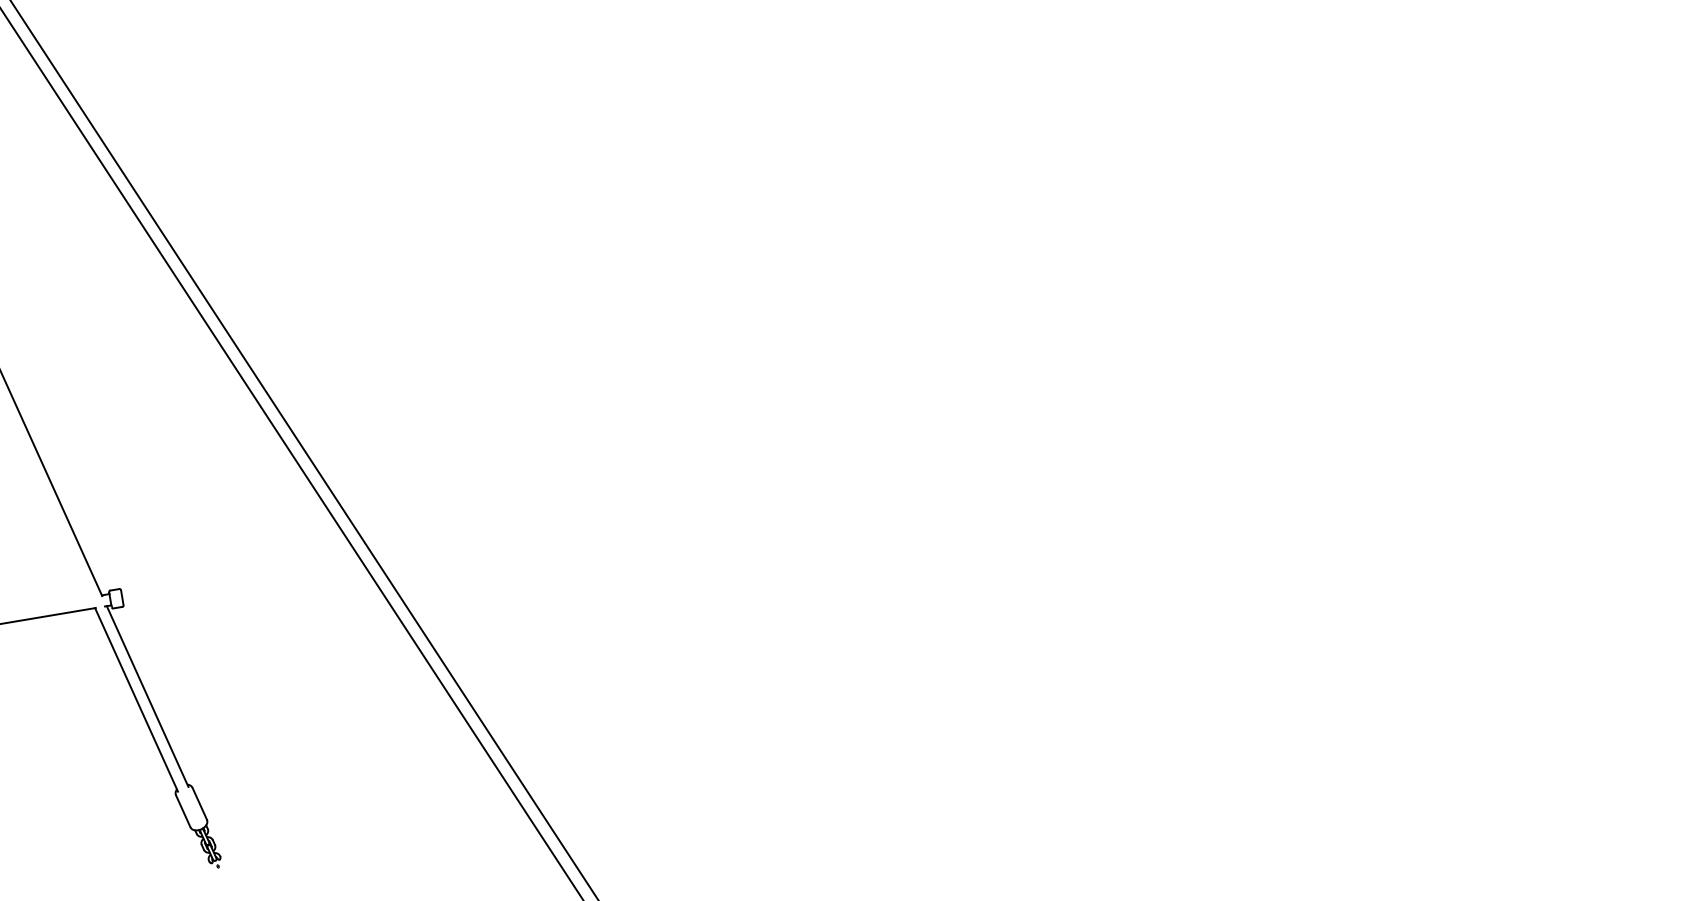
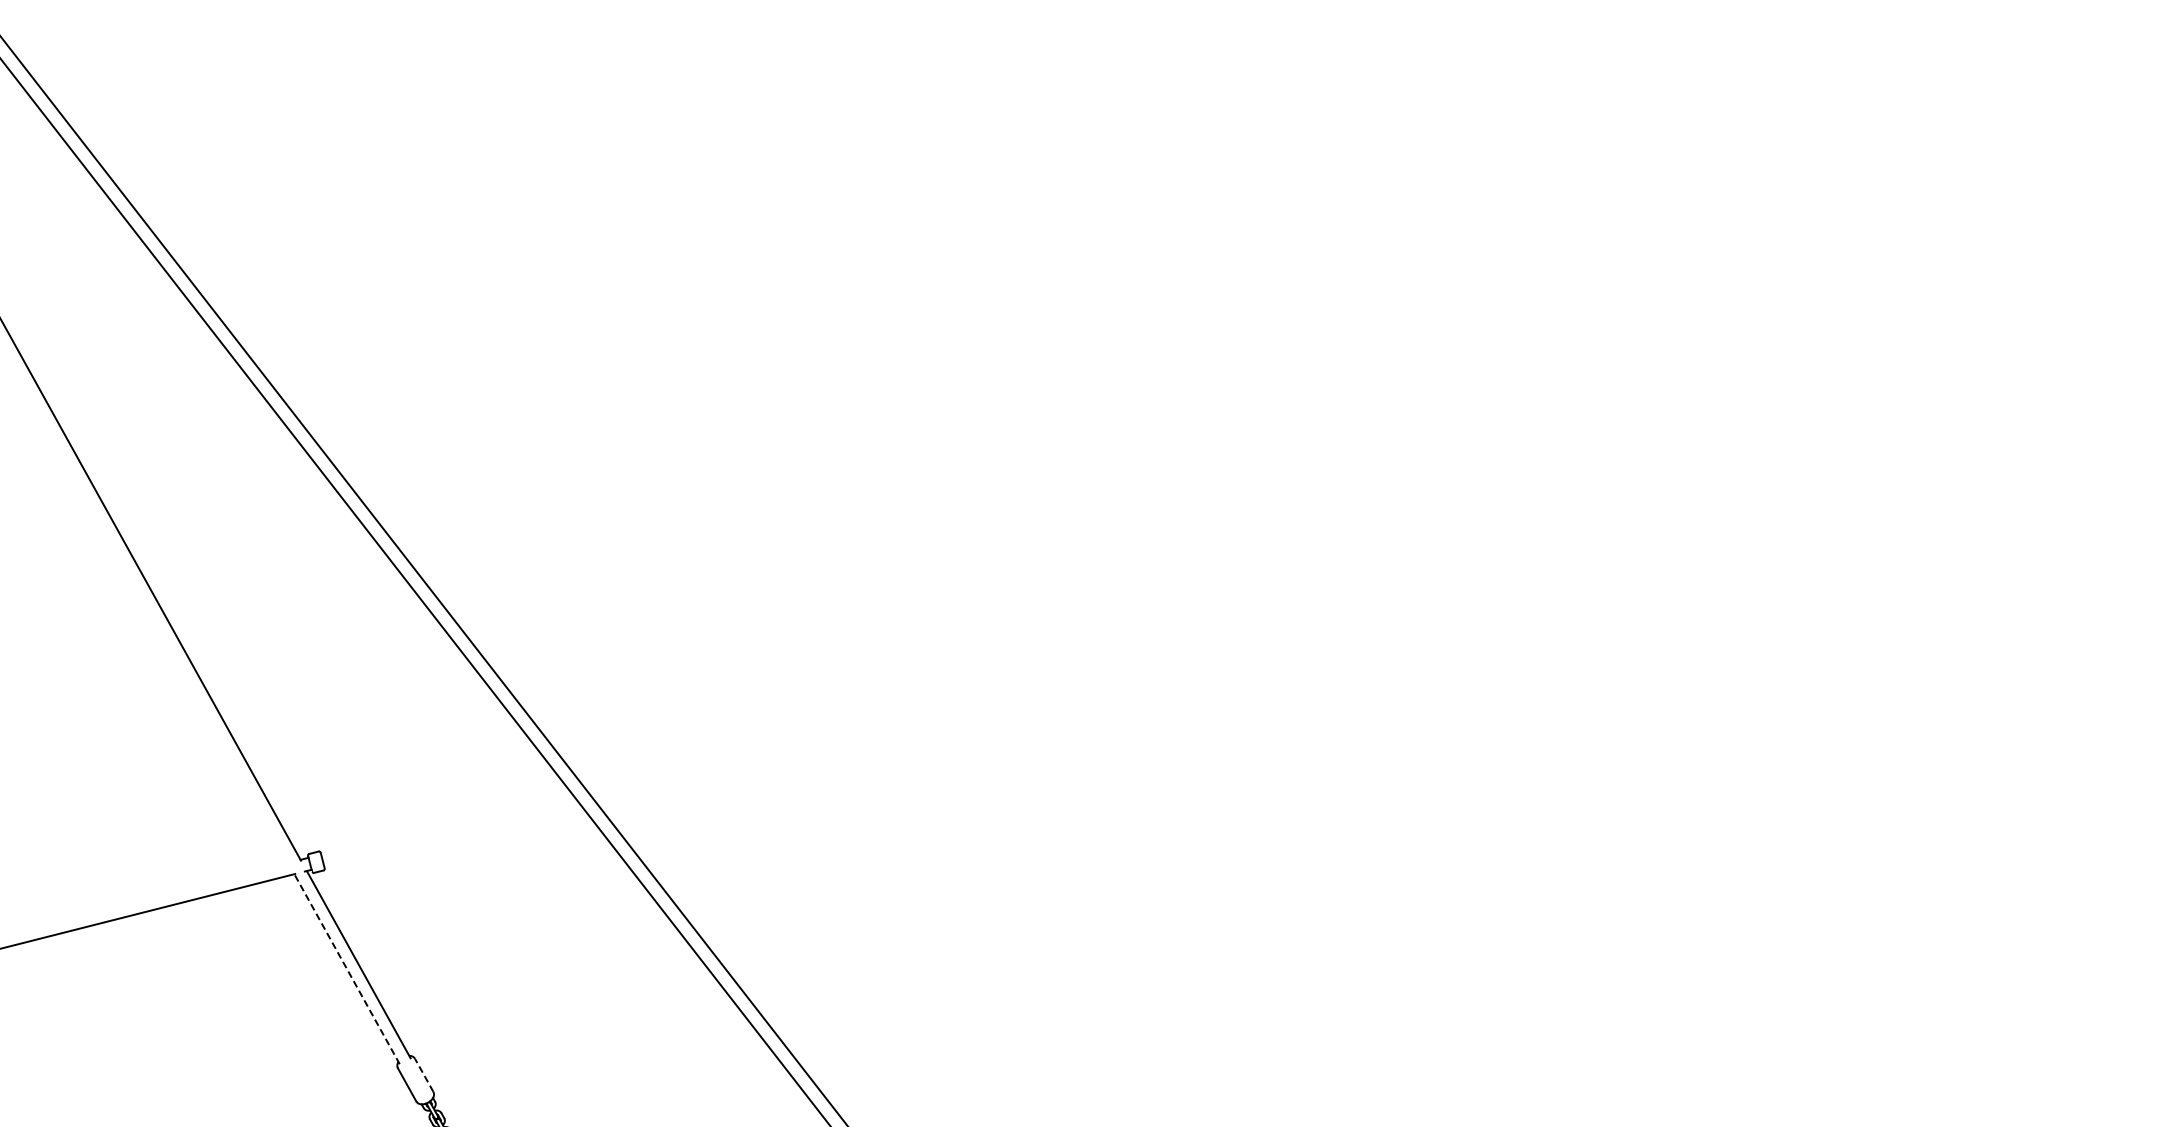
line: (136, 700) -> (347, 969), solid -> dashed
line: (199, 803) -> (424, 1075), solid -> dashed

